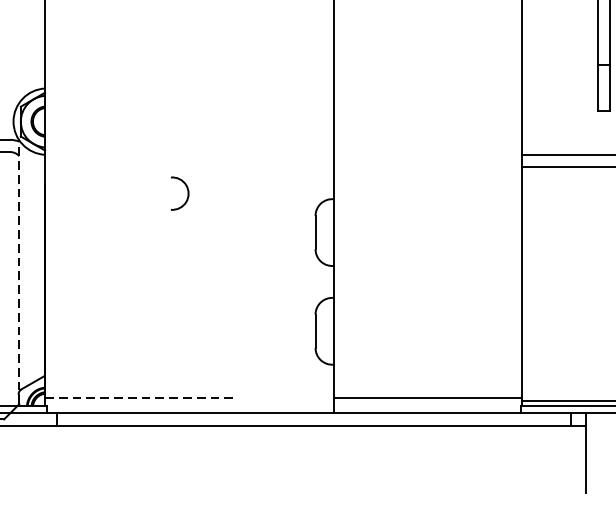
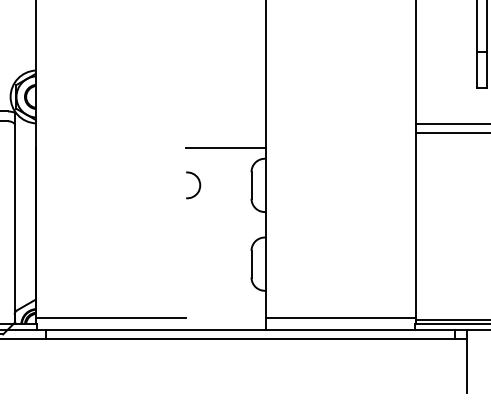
line: (284, 185) -> (226, 147), added
arc: (186, 197) -> (198, 188), moved
line: (19, 272) -> (15, 217), dashed -> solid
line: (139, 398) -> (111, 317), dashed -> solid

